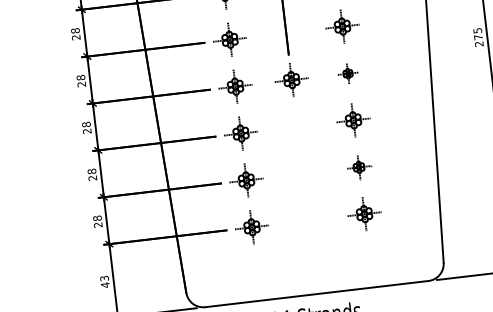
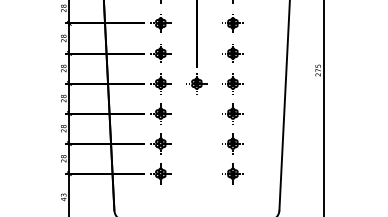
part: (347, 73) -> (232, 83), size x1.67
part: (358, 167) -> (232, 143), size x1.43

